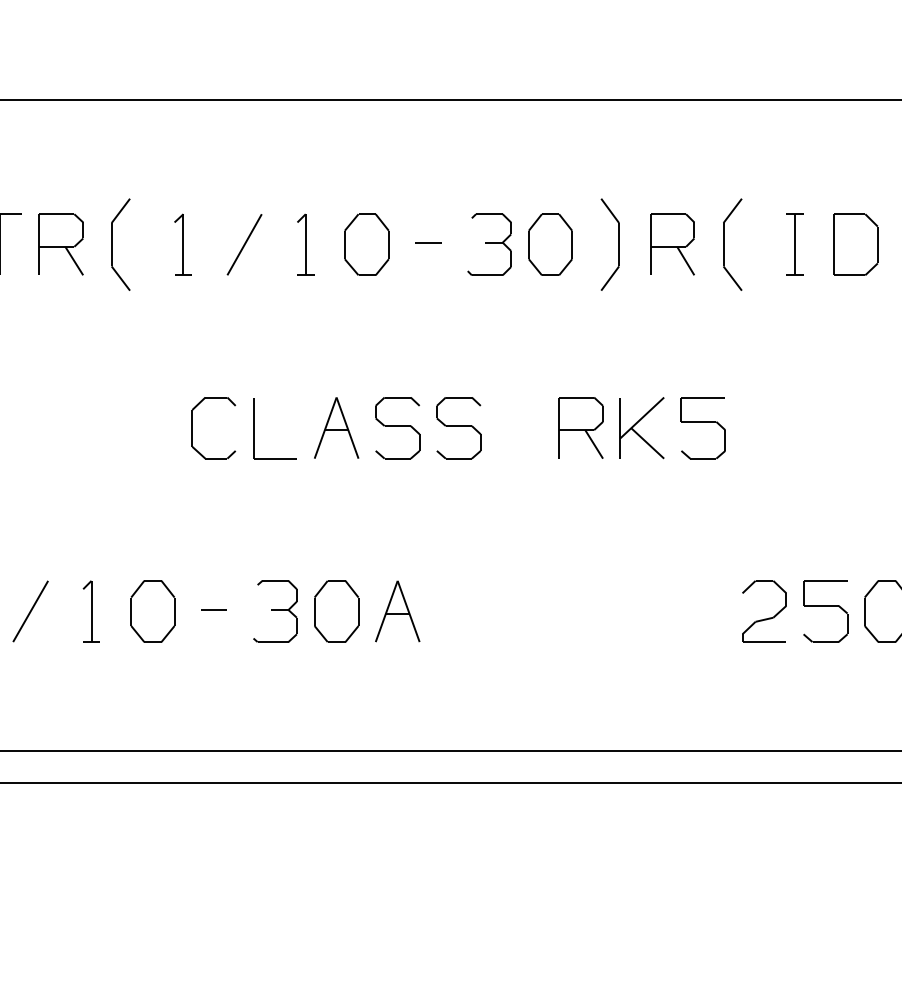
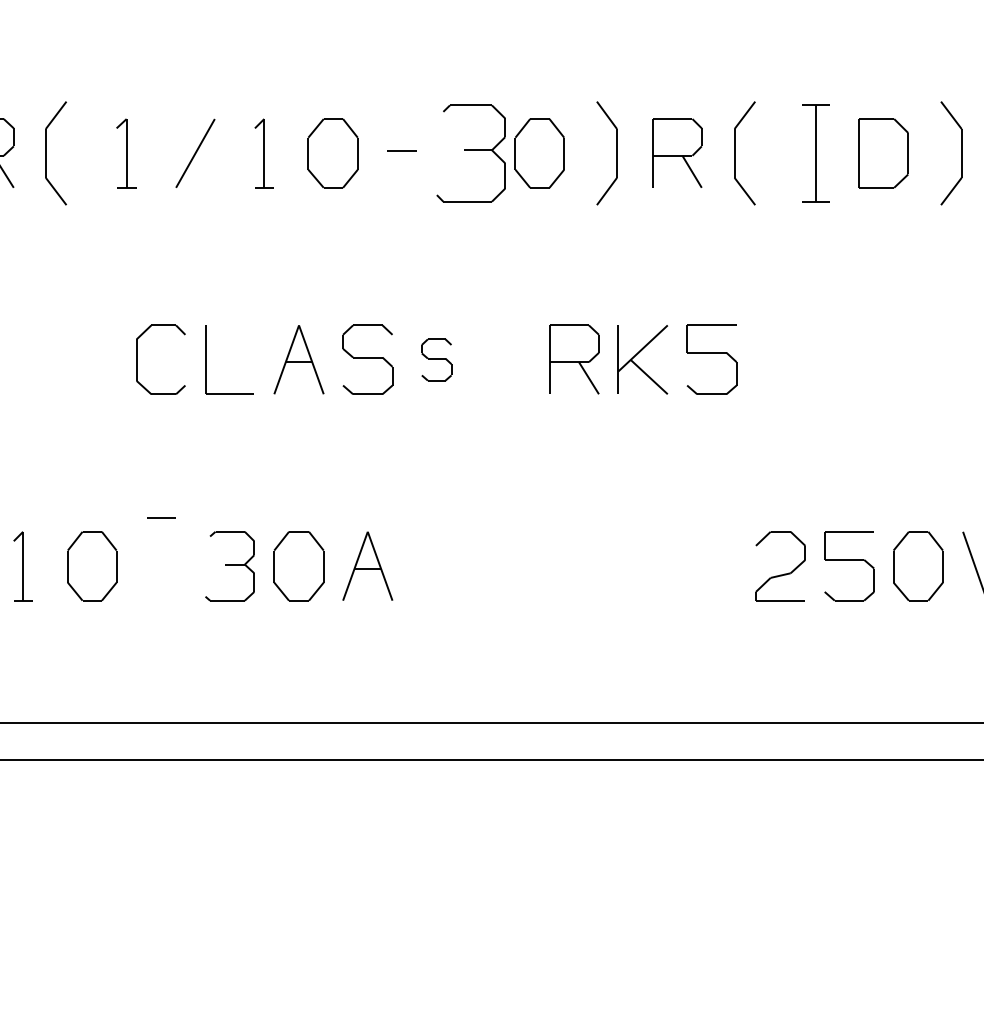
part: (489, 244) -> (471, 153), size x1.4
part: (794, 244) -> (814, 153), size x1.4
part: (458, 428) -> (436, 360), size x0.6
line: (213, 609) -> (160, 517), moved

